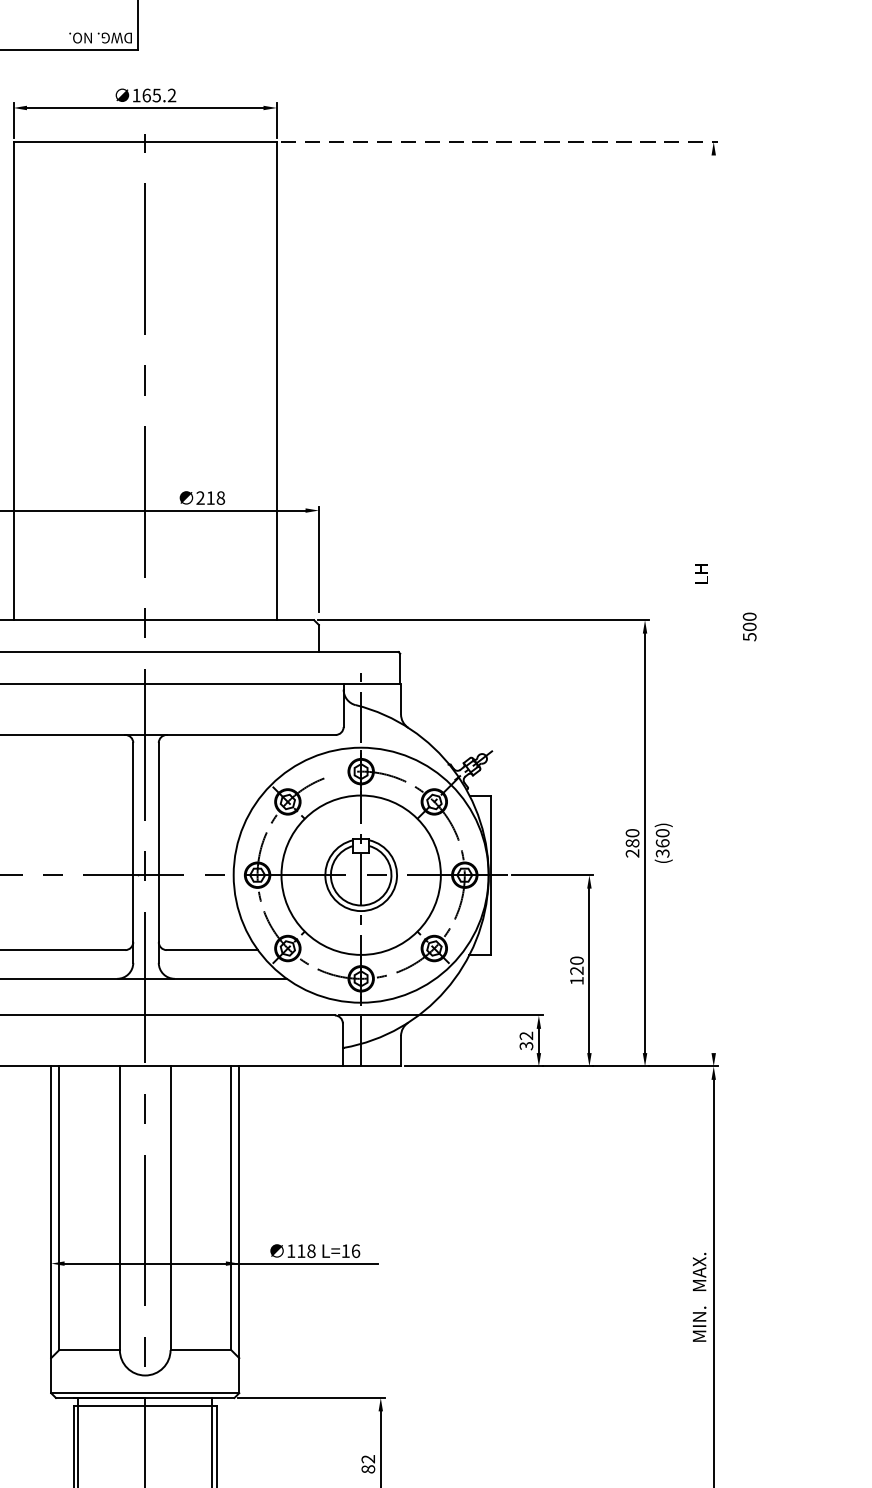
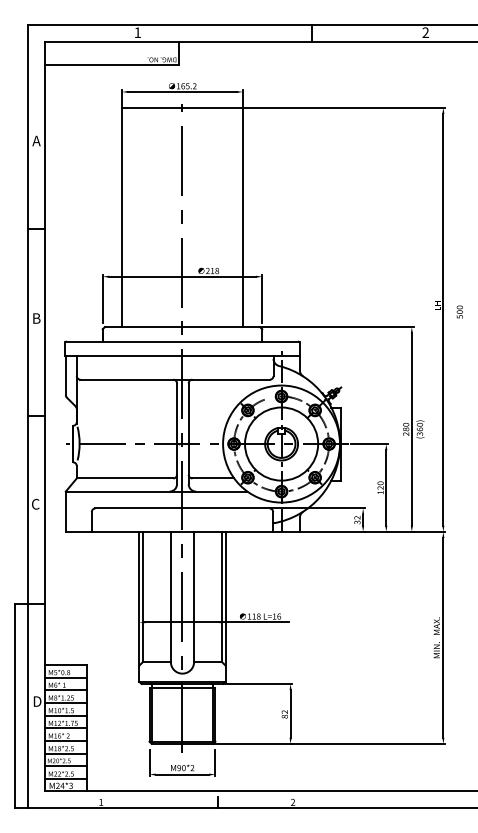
line: (500, 141) -> (345, 107), dashed -> solid
line: (714, 603) -> (443, 319), added
text: (748, 625) -> (459, 311), moved

